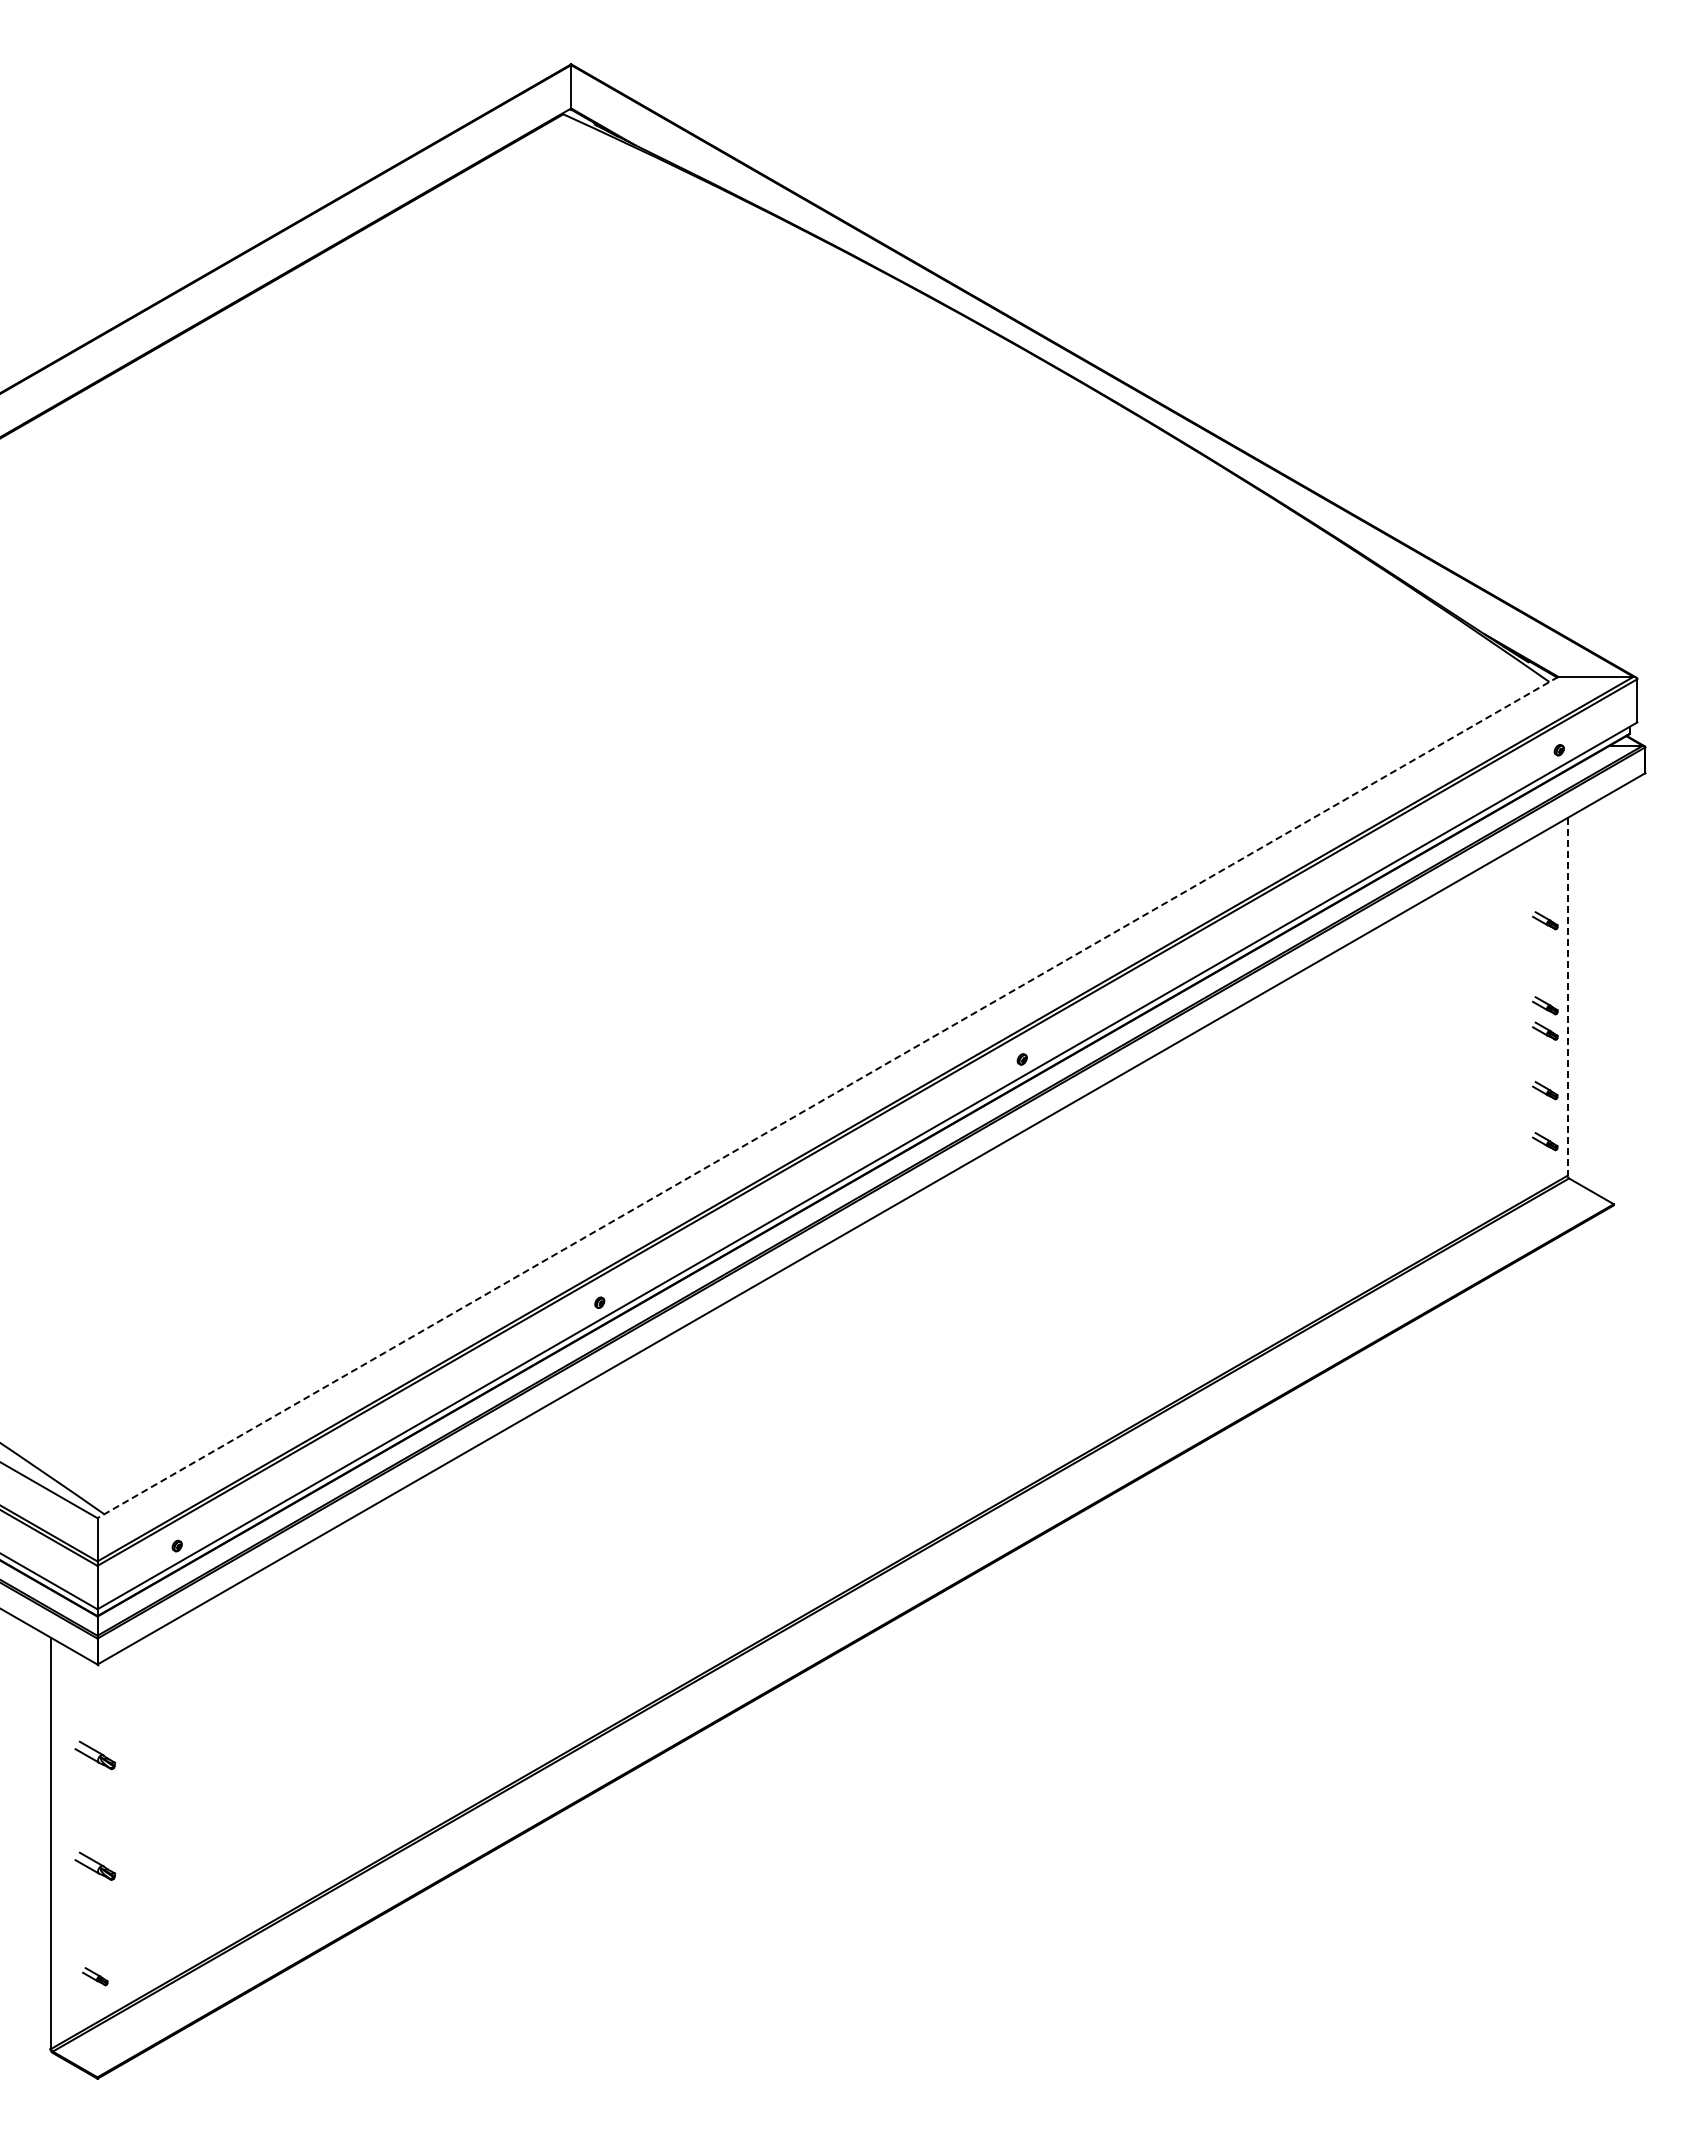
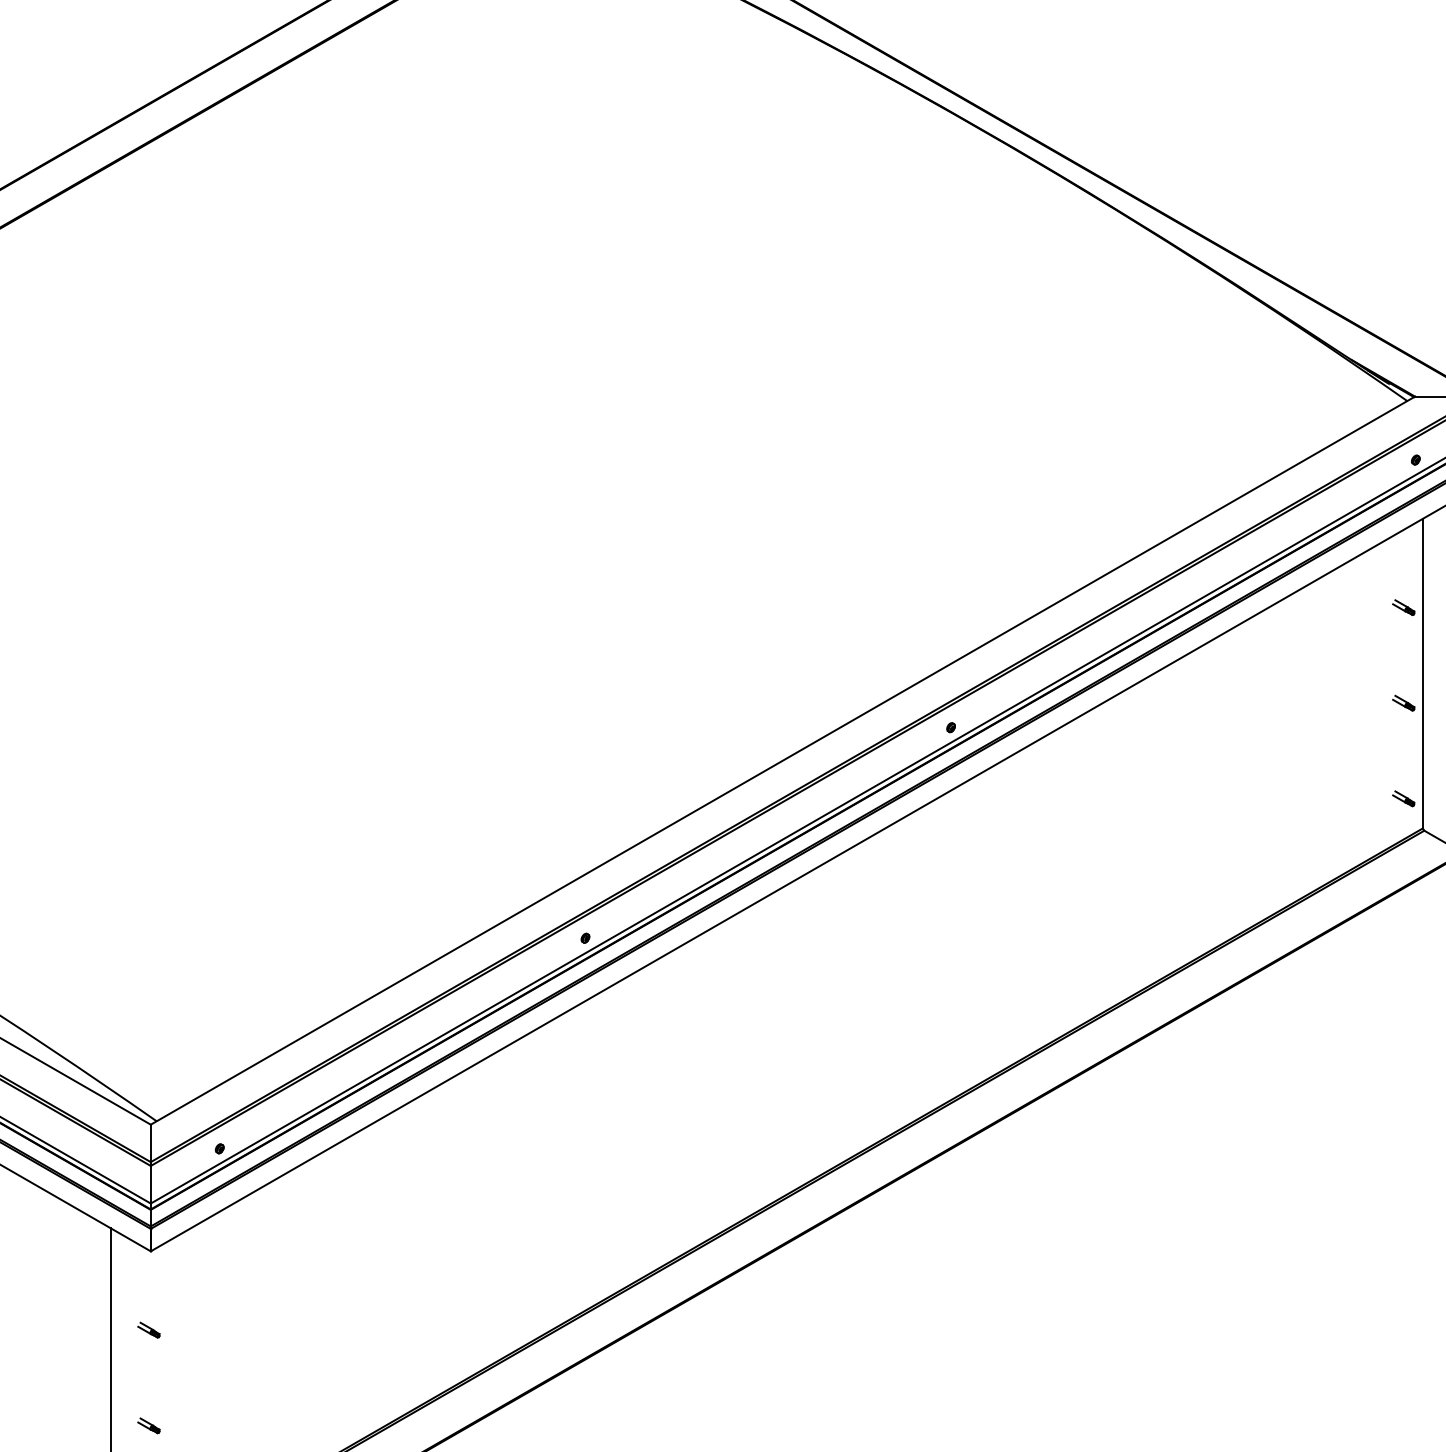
line: (1567, 996) -> (1422, 673), dashed -> solid
part: (1545, 1005) -> (1403, 681), removed
part: (1545, 1090) -> (1403, 754), removed
line: (827, 1097) -> (782, 760), dashed -> solid
part: (95, 1755) -> (149, 1330), size x0.62
part: (95, 1865) -> (149, 1425), size x0.62

